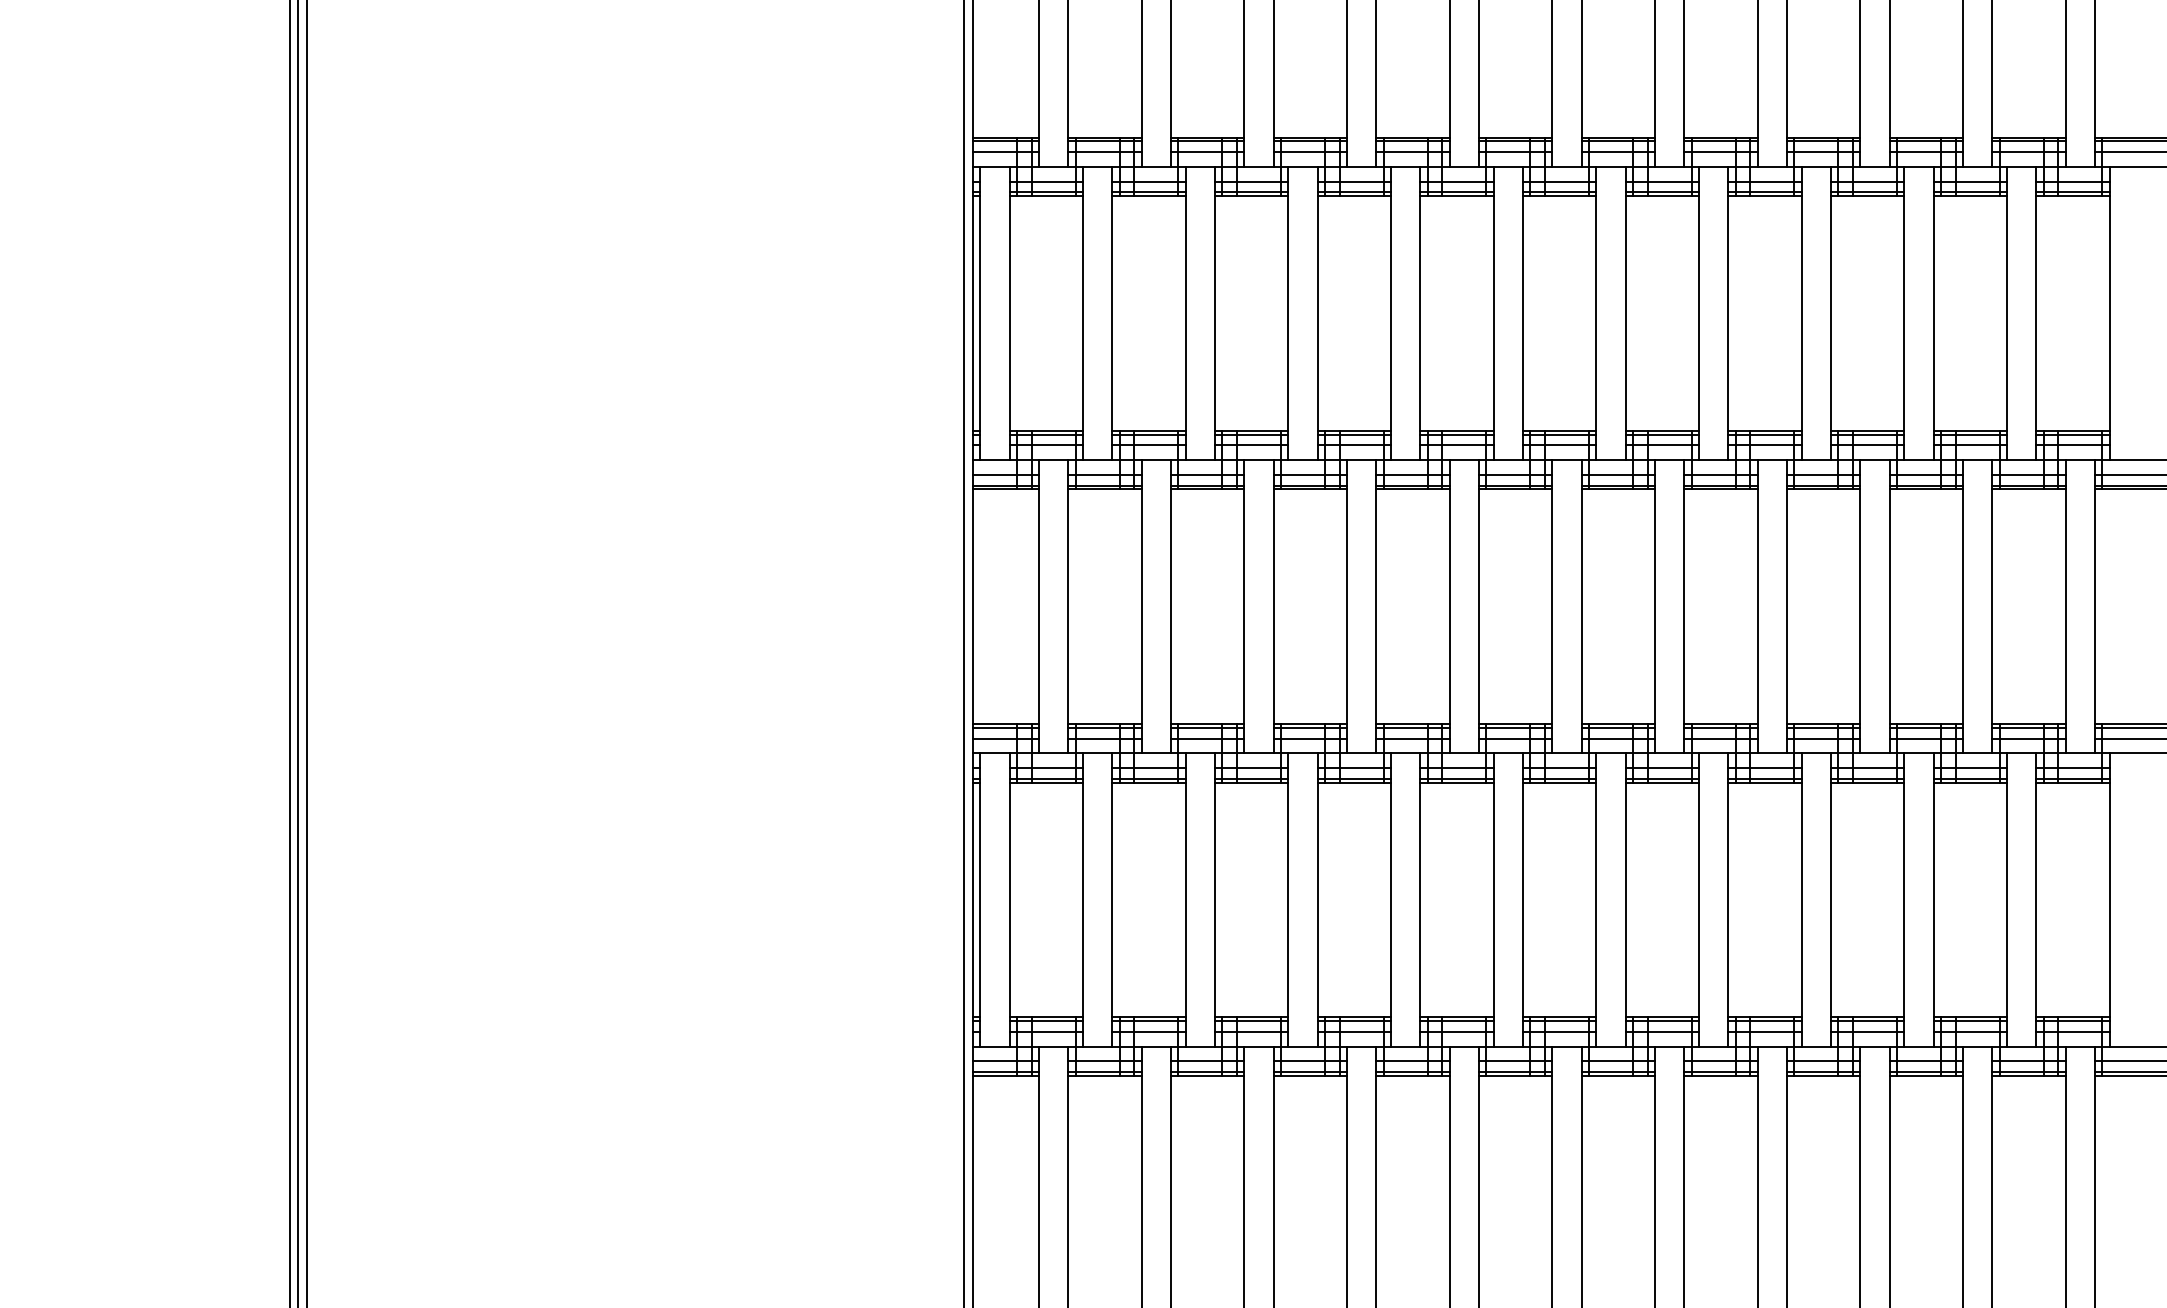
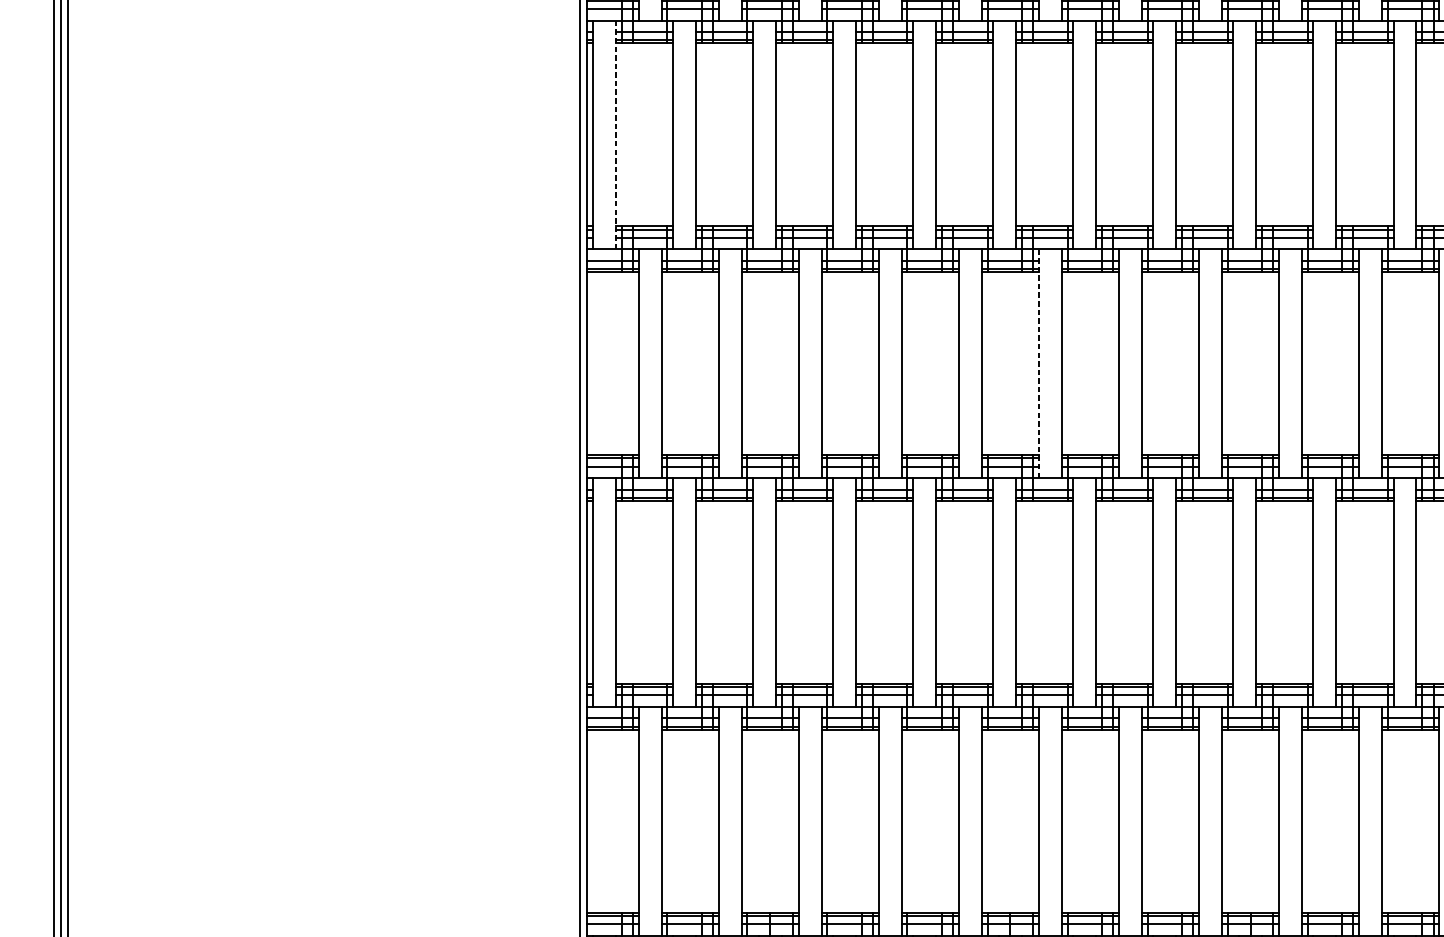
line: (1009, 313) -> (615, 134), solid -> dashed
line: (1552, 606) -> (1039, 363), solid -> dashed

